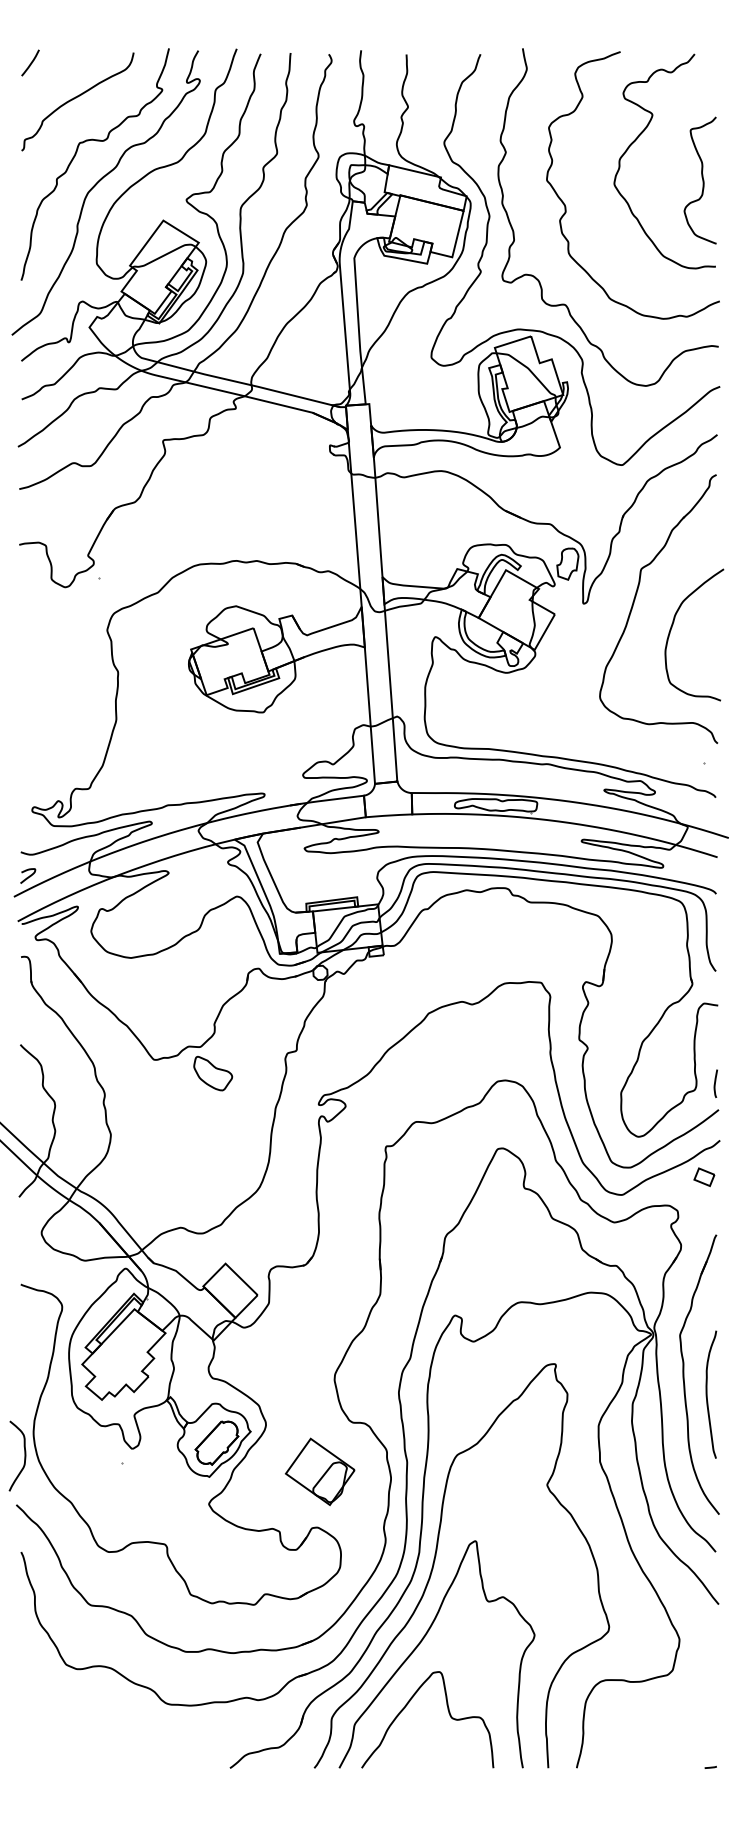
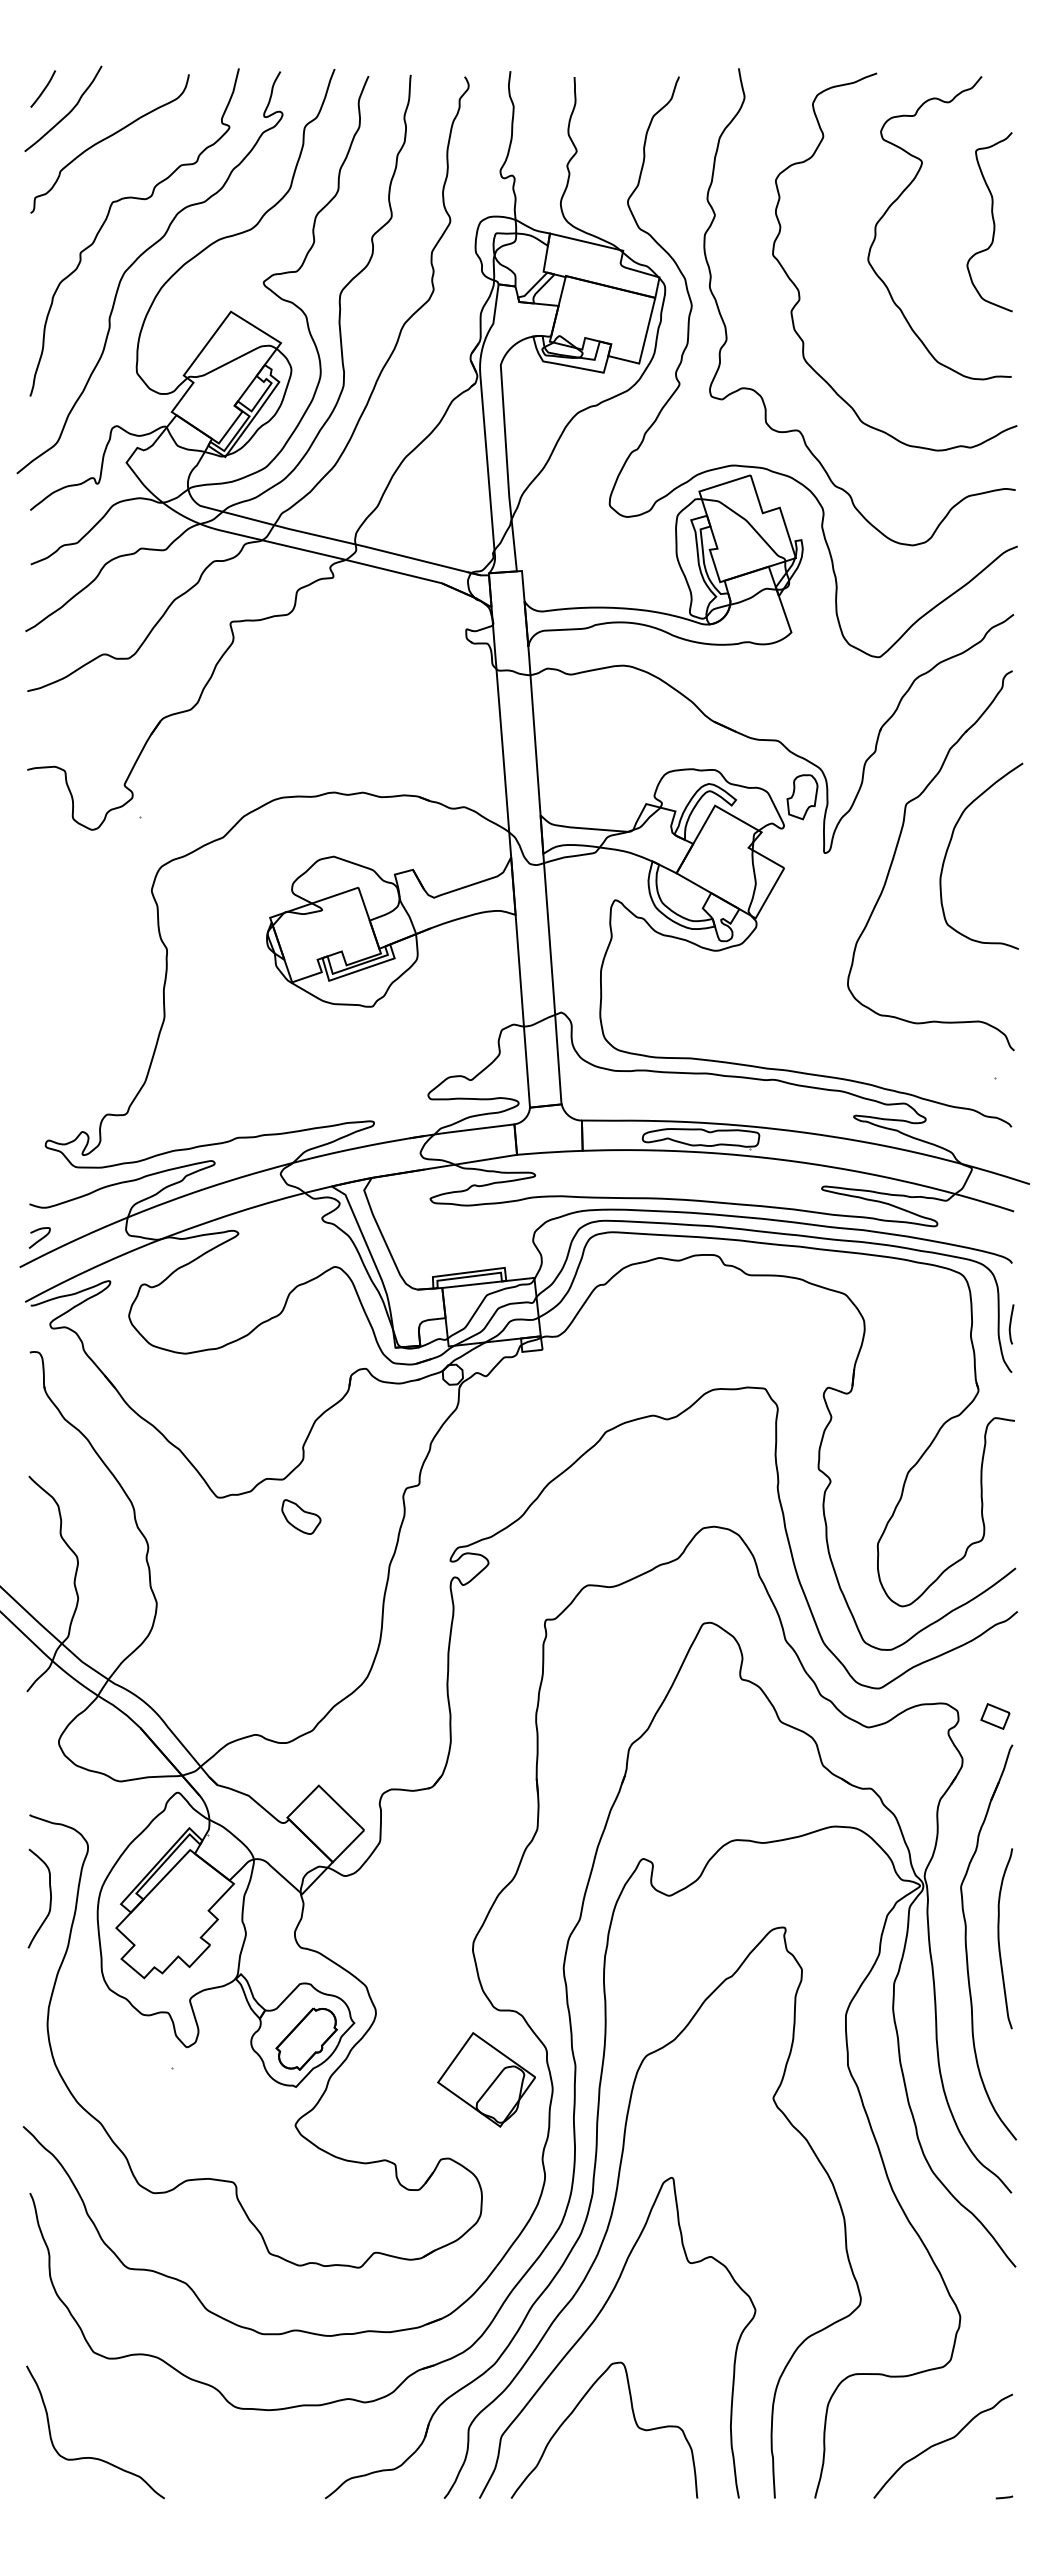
curve: (48, 79) -> (68, 112), added
curve: (702, 180) -> (992, 221), moved
curve: (672, 626) -> (950, 844), moved
part: (213, 1073) -> (301, 1516), size x0.71
curve: (715, 1083) -> (1011, 1324), moved
part: (704, 1177) -> (995, 1716), moved
curve: (707, 1394) -> (999, 1938), moved
curve: (24, 1458) -> (49, 1901), moved
part: (320, 1471) -> (486, 2079), moved
curve: (666, 1729) -> (941, 2443), added
curve: (67, 1739) -> (95, 2457), added

